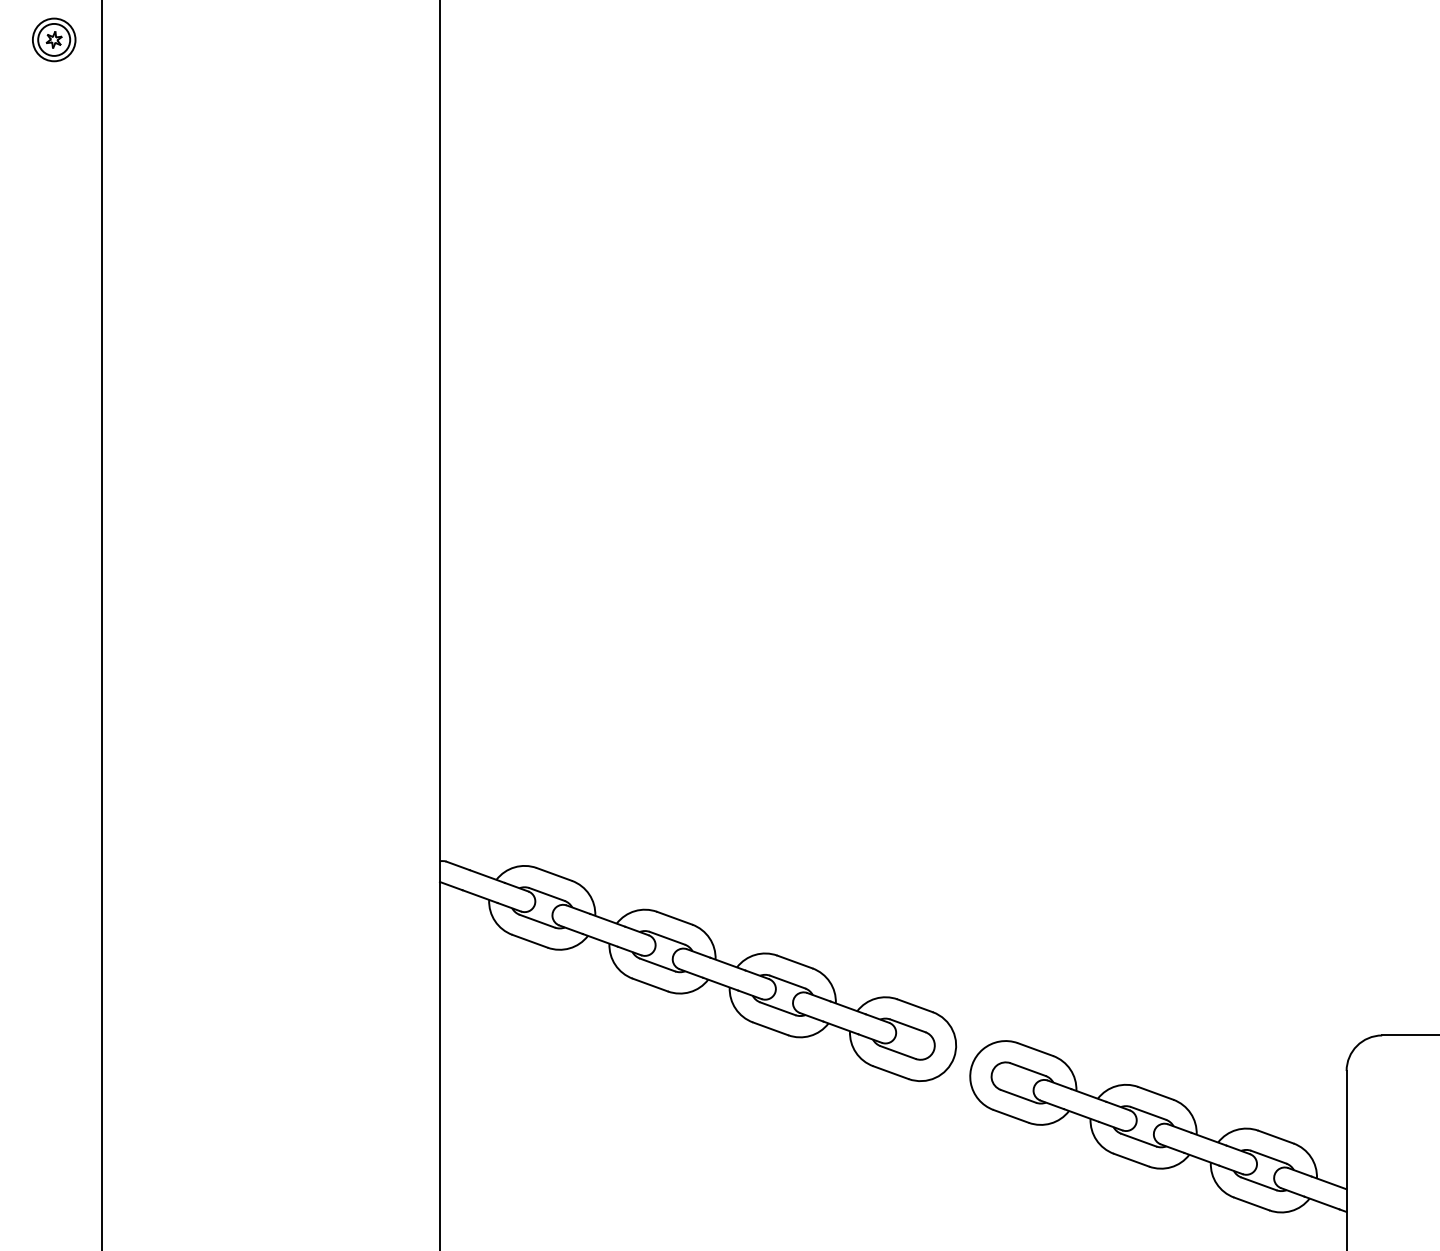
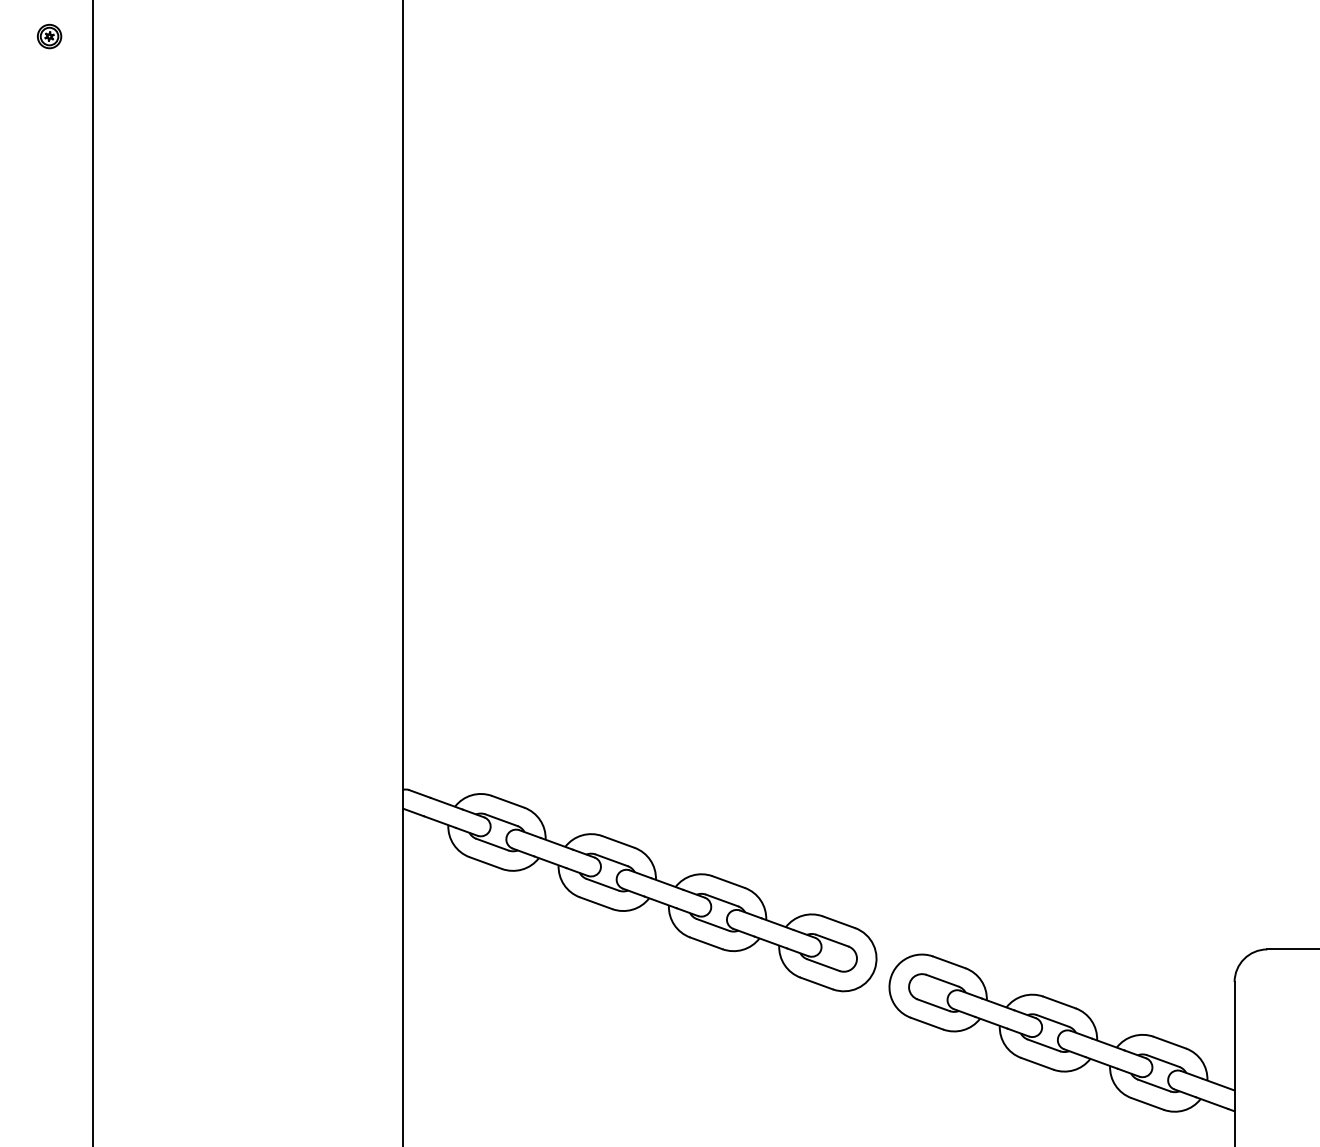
part: (54, 39) -> (49, 36), size x0.6

